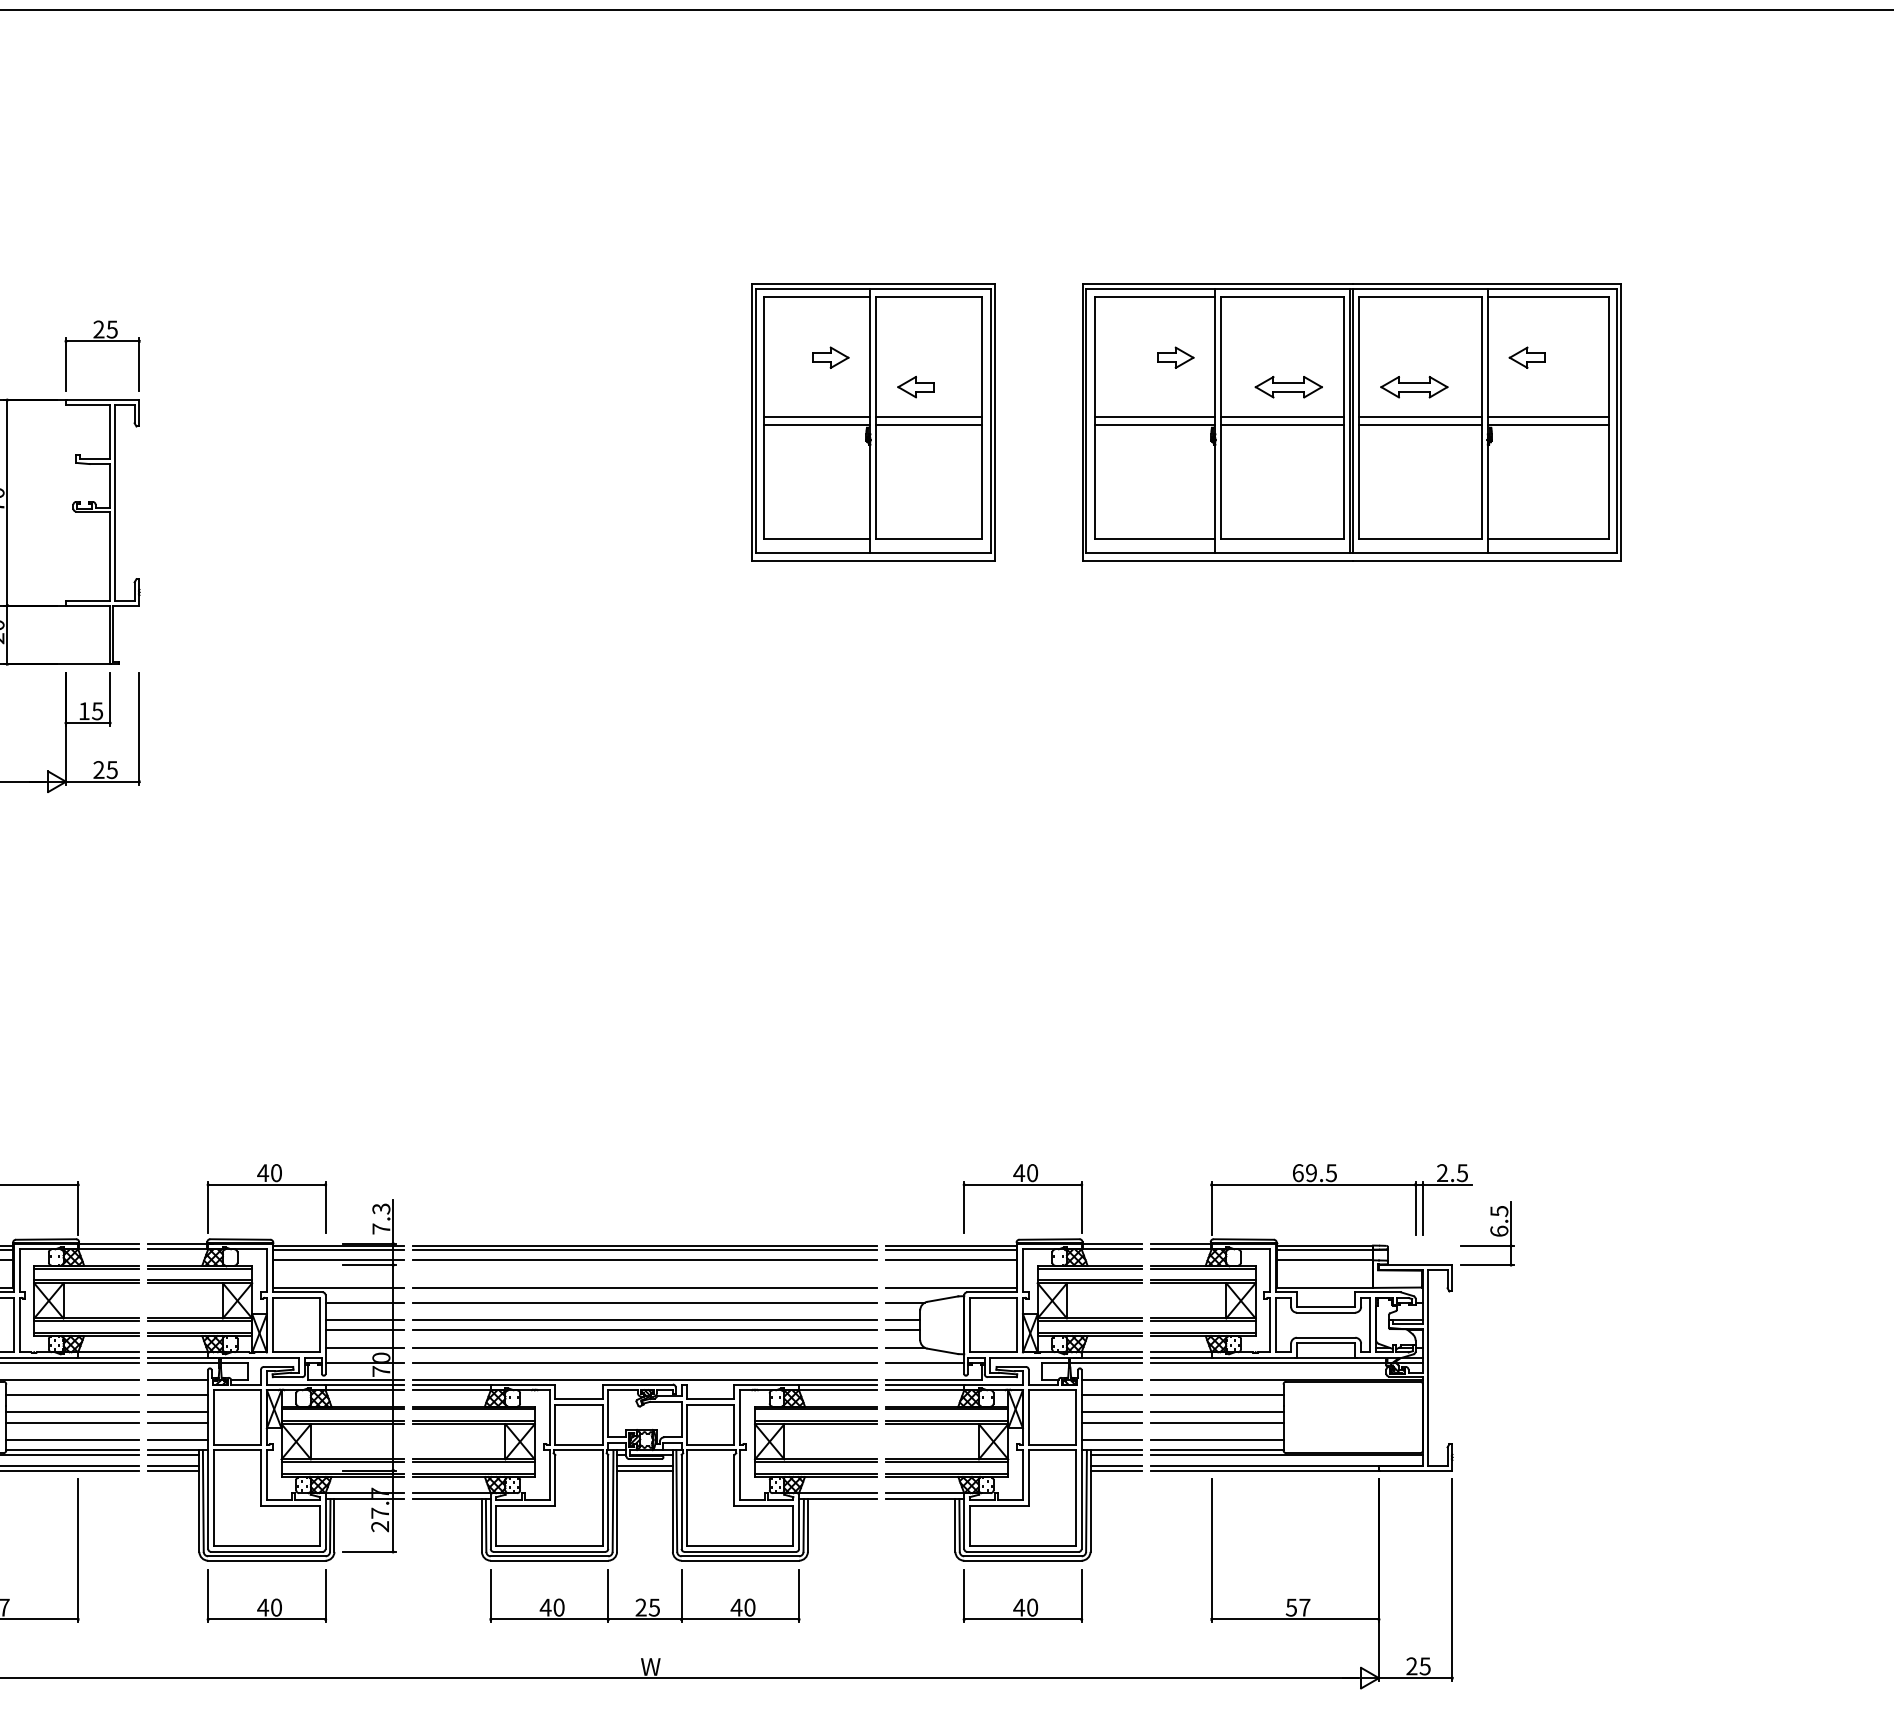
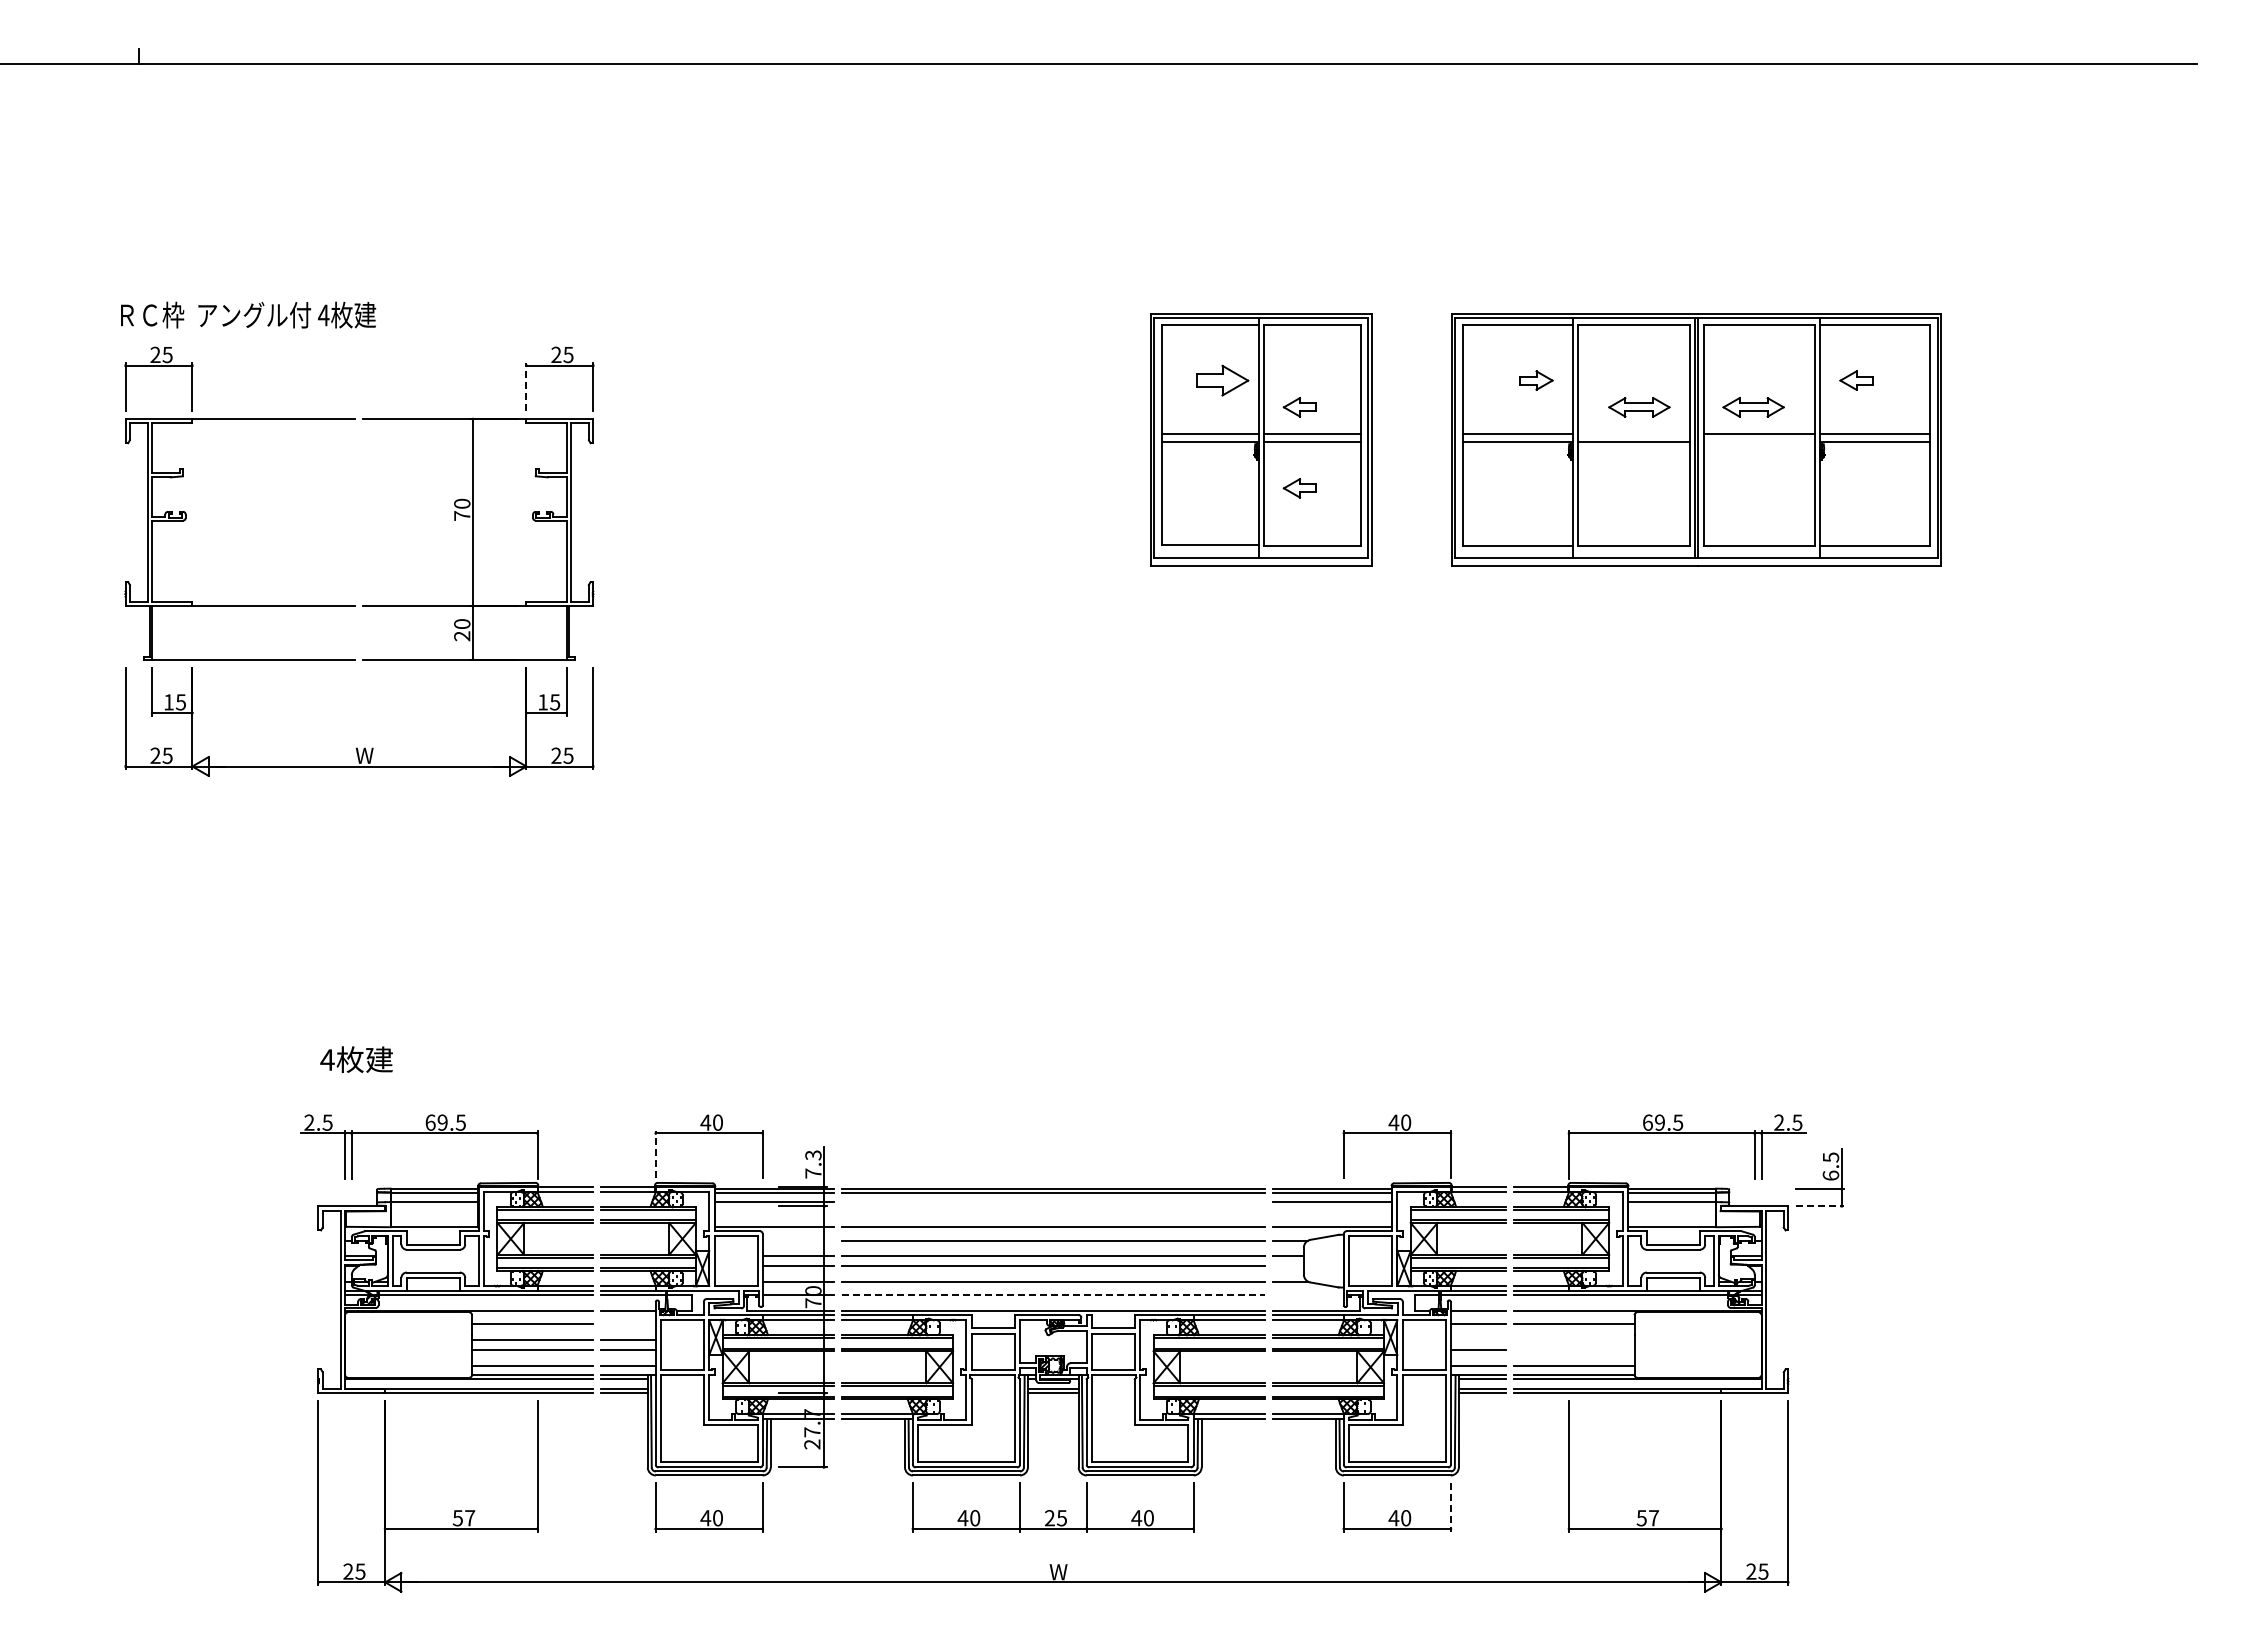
part: (830, 357) -> (1222, 380), size x1.6
line: (66, 364) -> (526, 386), solid -> dashed
line: (1282, 416) -> (1633, 434), removed
line: (1420, 425) -> (1759, 442), removed
part: (915, 476) -> (1299, 488), added
line: (207, 1206) -> (655, 1153), solid -> dashed
line: (644, 1260) -> (1052, 1202), removed
line: (1487, 1265) -> (1820, 1206), solid -> dashed
line: (363, 1302) -> (797, 1240), removed
line: (902, 1330) -> (1287, 1265), removed
line: (645, 1362) -> (1053, 1295), solid -> dashed
line: (924, 1362) -> (1307, 1295), removed
line: (177, 1394) -> (627, 1324), removed
line: (1110, 1412) -> (1477, 1340), removed
line: (1216, 1412) -> (1573, 1340), removed
line: (1216, 1422) -> (1573, 1349), removed
line: (1081, 1596) -> (1450, 1508), solid -> dashed

